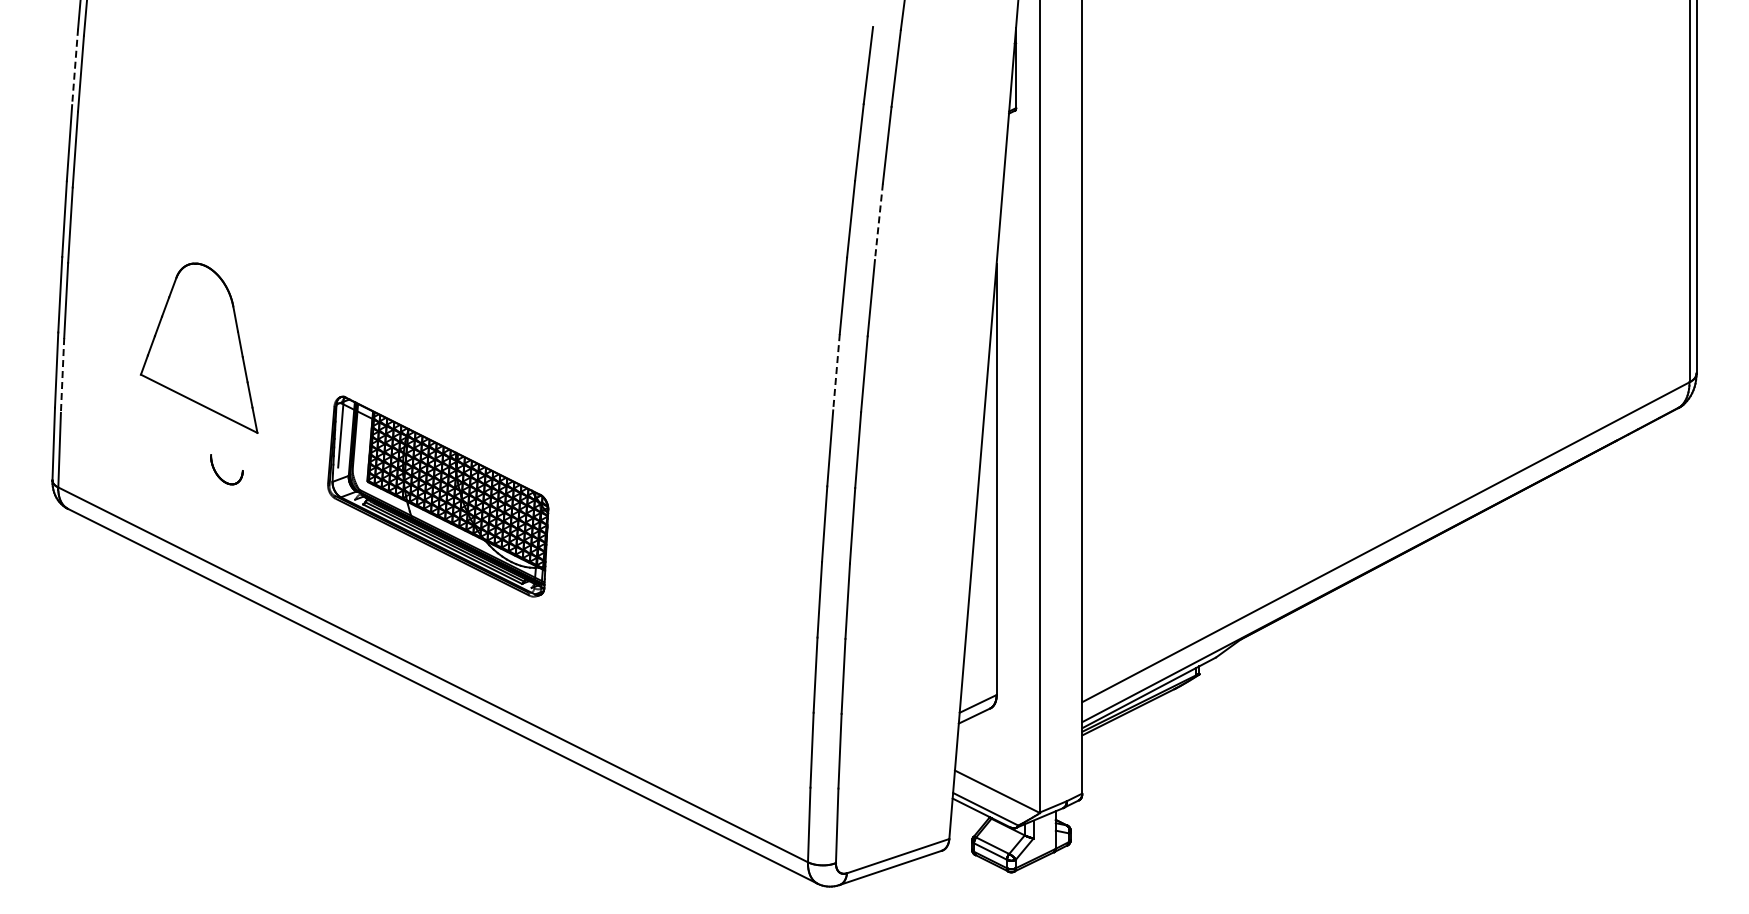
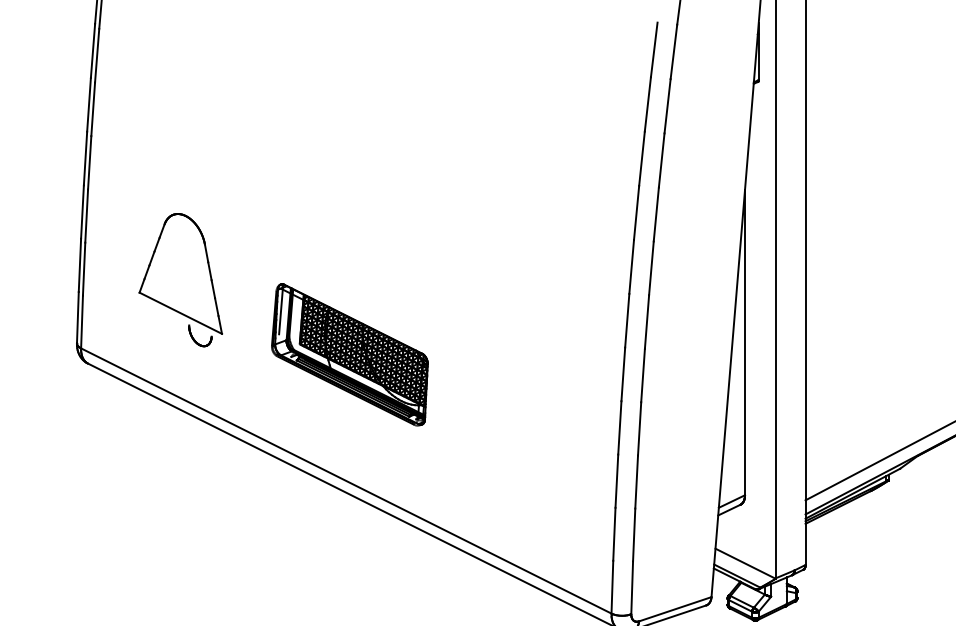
line: (75, 67) -> (93, 51), dashed -> solid
line: (878, 222) -> (661, 160), dashed -> solid
part: (198, 347) -> (180, 273), moved
line: (836, 372) -> (631, 267), dashed -> solid
line: (62, 375) -> (84, 269), dashed -> solid

